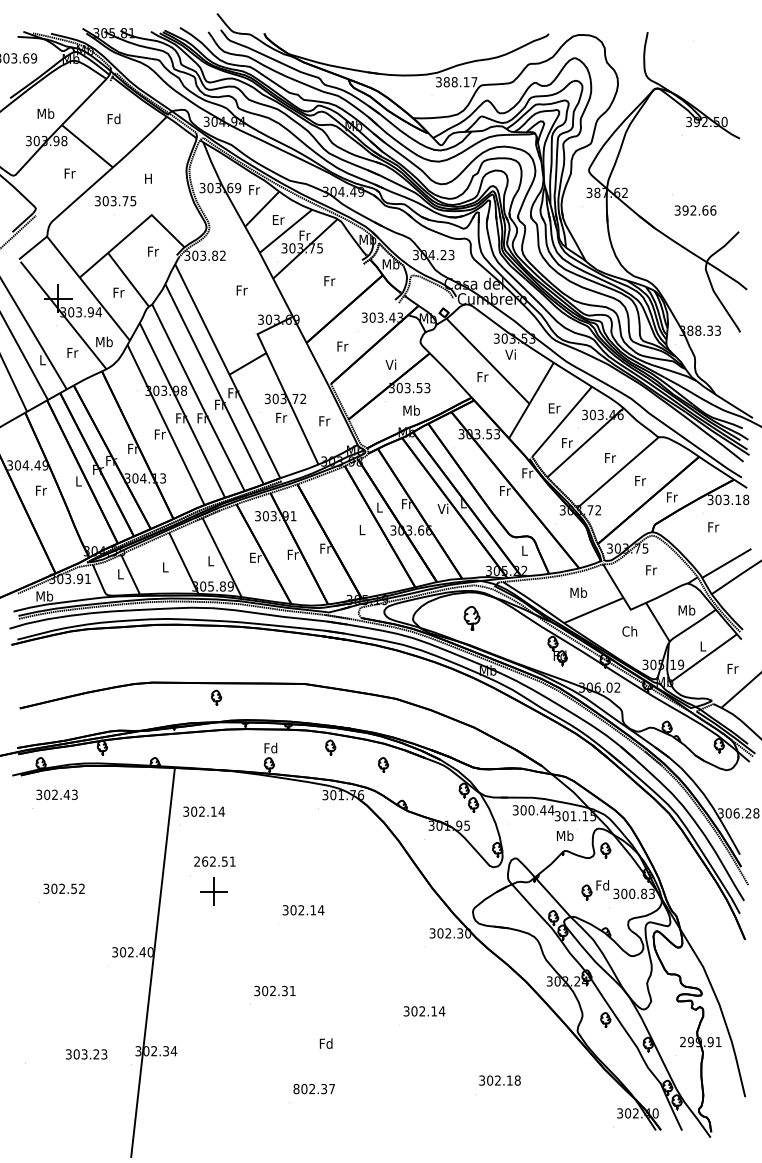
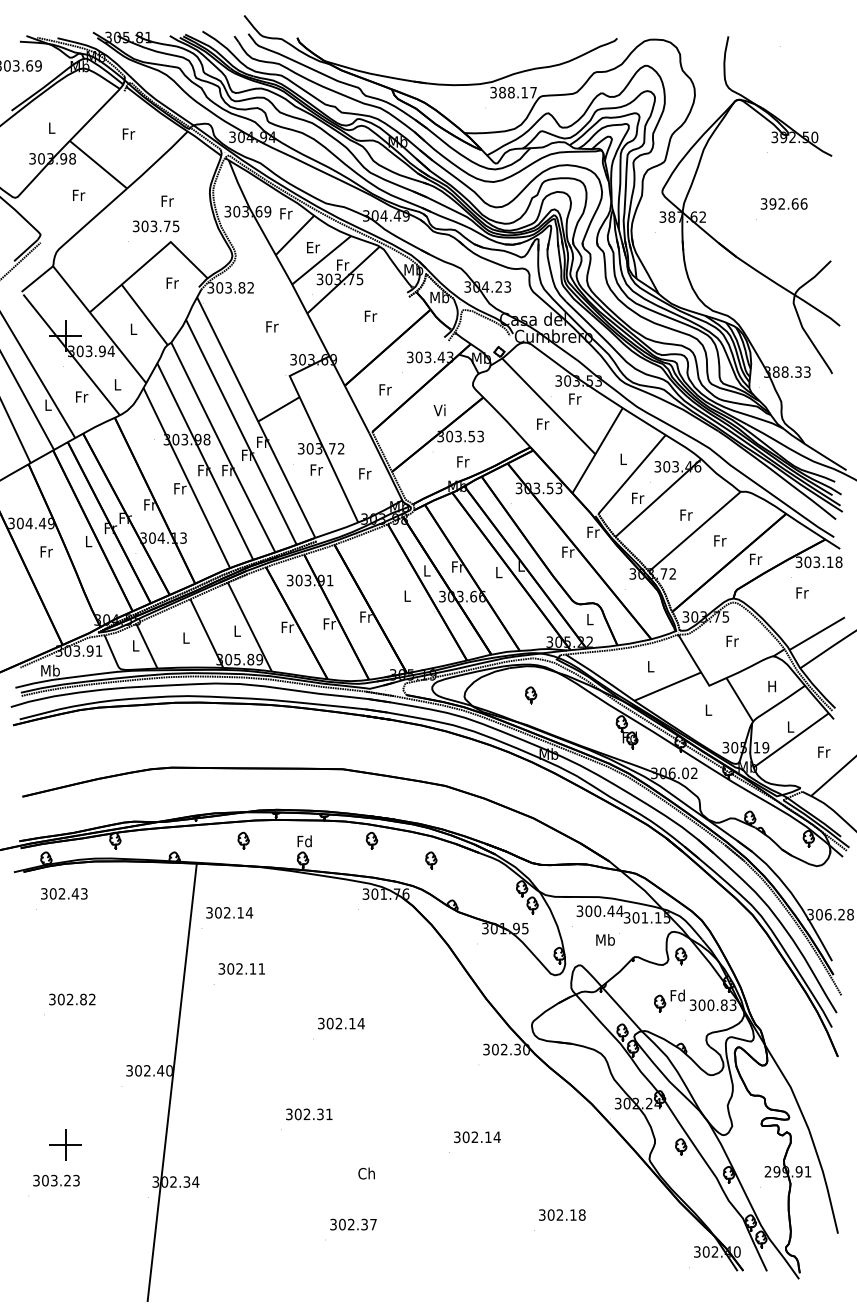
text: (45, 113) -> (51, 127), Mb -> L
text: (114, 118) -> (128, 133), Fd -> Fr
text: (148, 178) -> (167, 200), H -> Fr
text: (115, 201) -> (155, 226), moved
text: (694, 210) -> (783, 203), moved
text: (118, 291) -> (133, 328), Fr -> L
text: (104, 341) -> (117, 384), Mb -> L
text: (510, 354) -> (574, 398), Vi -> Fr
text: (554, 407) -> (623, 458), Er -> L
text: (411, 410) -> (462, 461), Mb -> Fr
text: (443, 509) -> (498, 572), Vi -> L
text: (255, 557) -> (287, 627), Er -> Fr
text: (578, 592) -> (650, 666), Mb -> L
text: (686, 610) -> (772, 686), Mb -> H
part: (472, 618) -> (531, 695), size x0.62
text: (629, 631) -> (707, 710), Ch -> L
part: (216, 697) -> (243, 840), moved
text: (566, 835) -> (607, 939), moved
text: (211, 861) -> (237, 968), 262.51 -> 302.11
text: (74, 888) -> (83, 999), 302.52 -> 302.82
part: (213, 891) -> (65, 1144), moved
text: (325, 1043) -> (366, 1173), Fd -> Ch
text: (86, 1054) -> (56, 1180), moved
text: (296, 1088) -> (333, 1224), 802.37 -> 302.37

